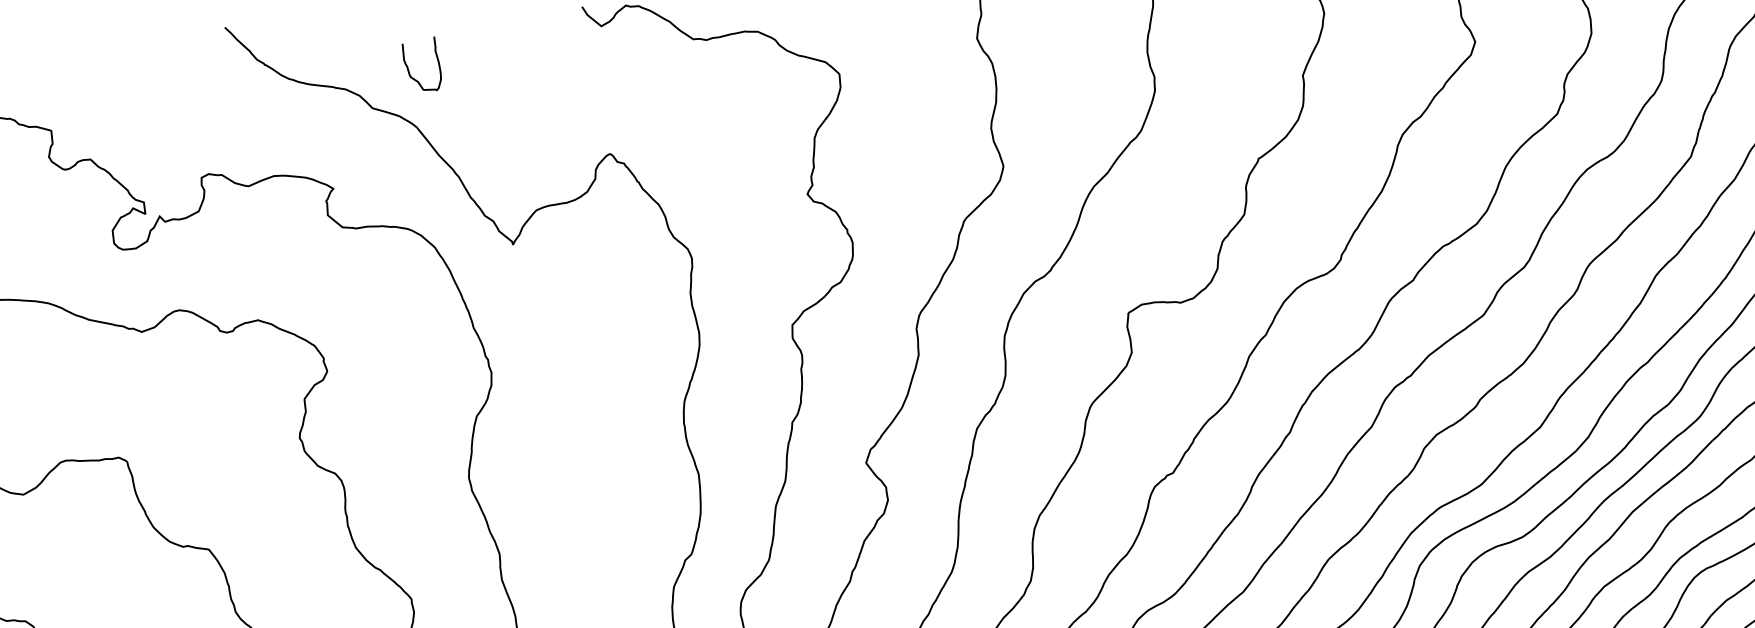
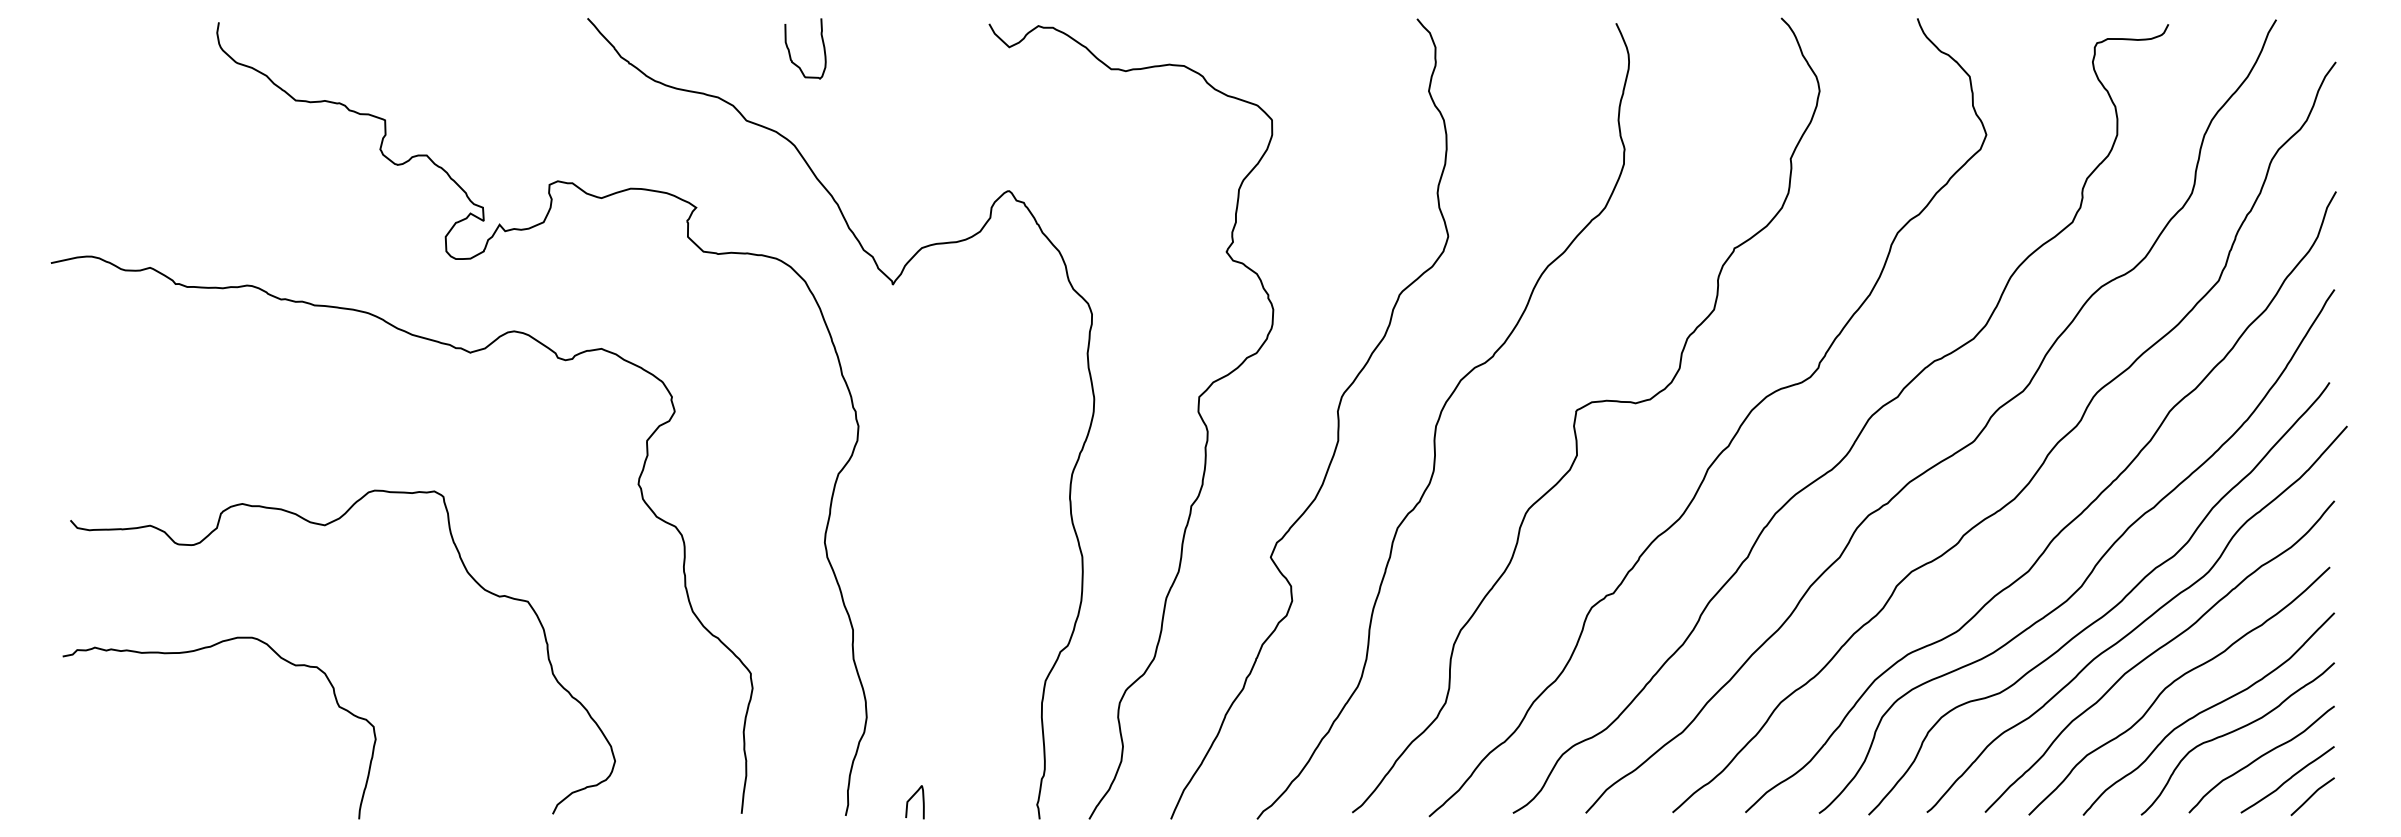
curve: (408, 68) -> (790, 52), moved

